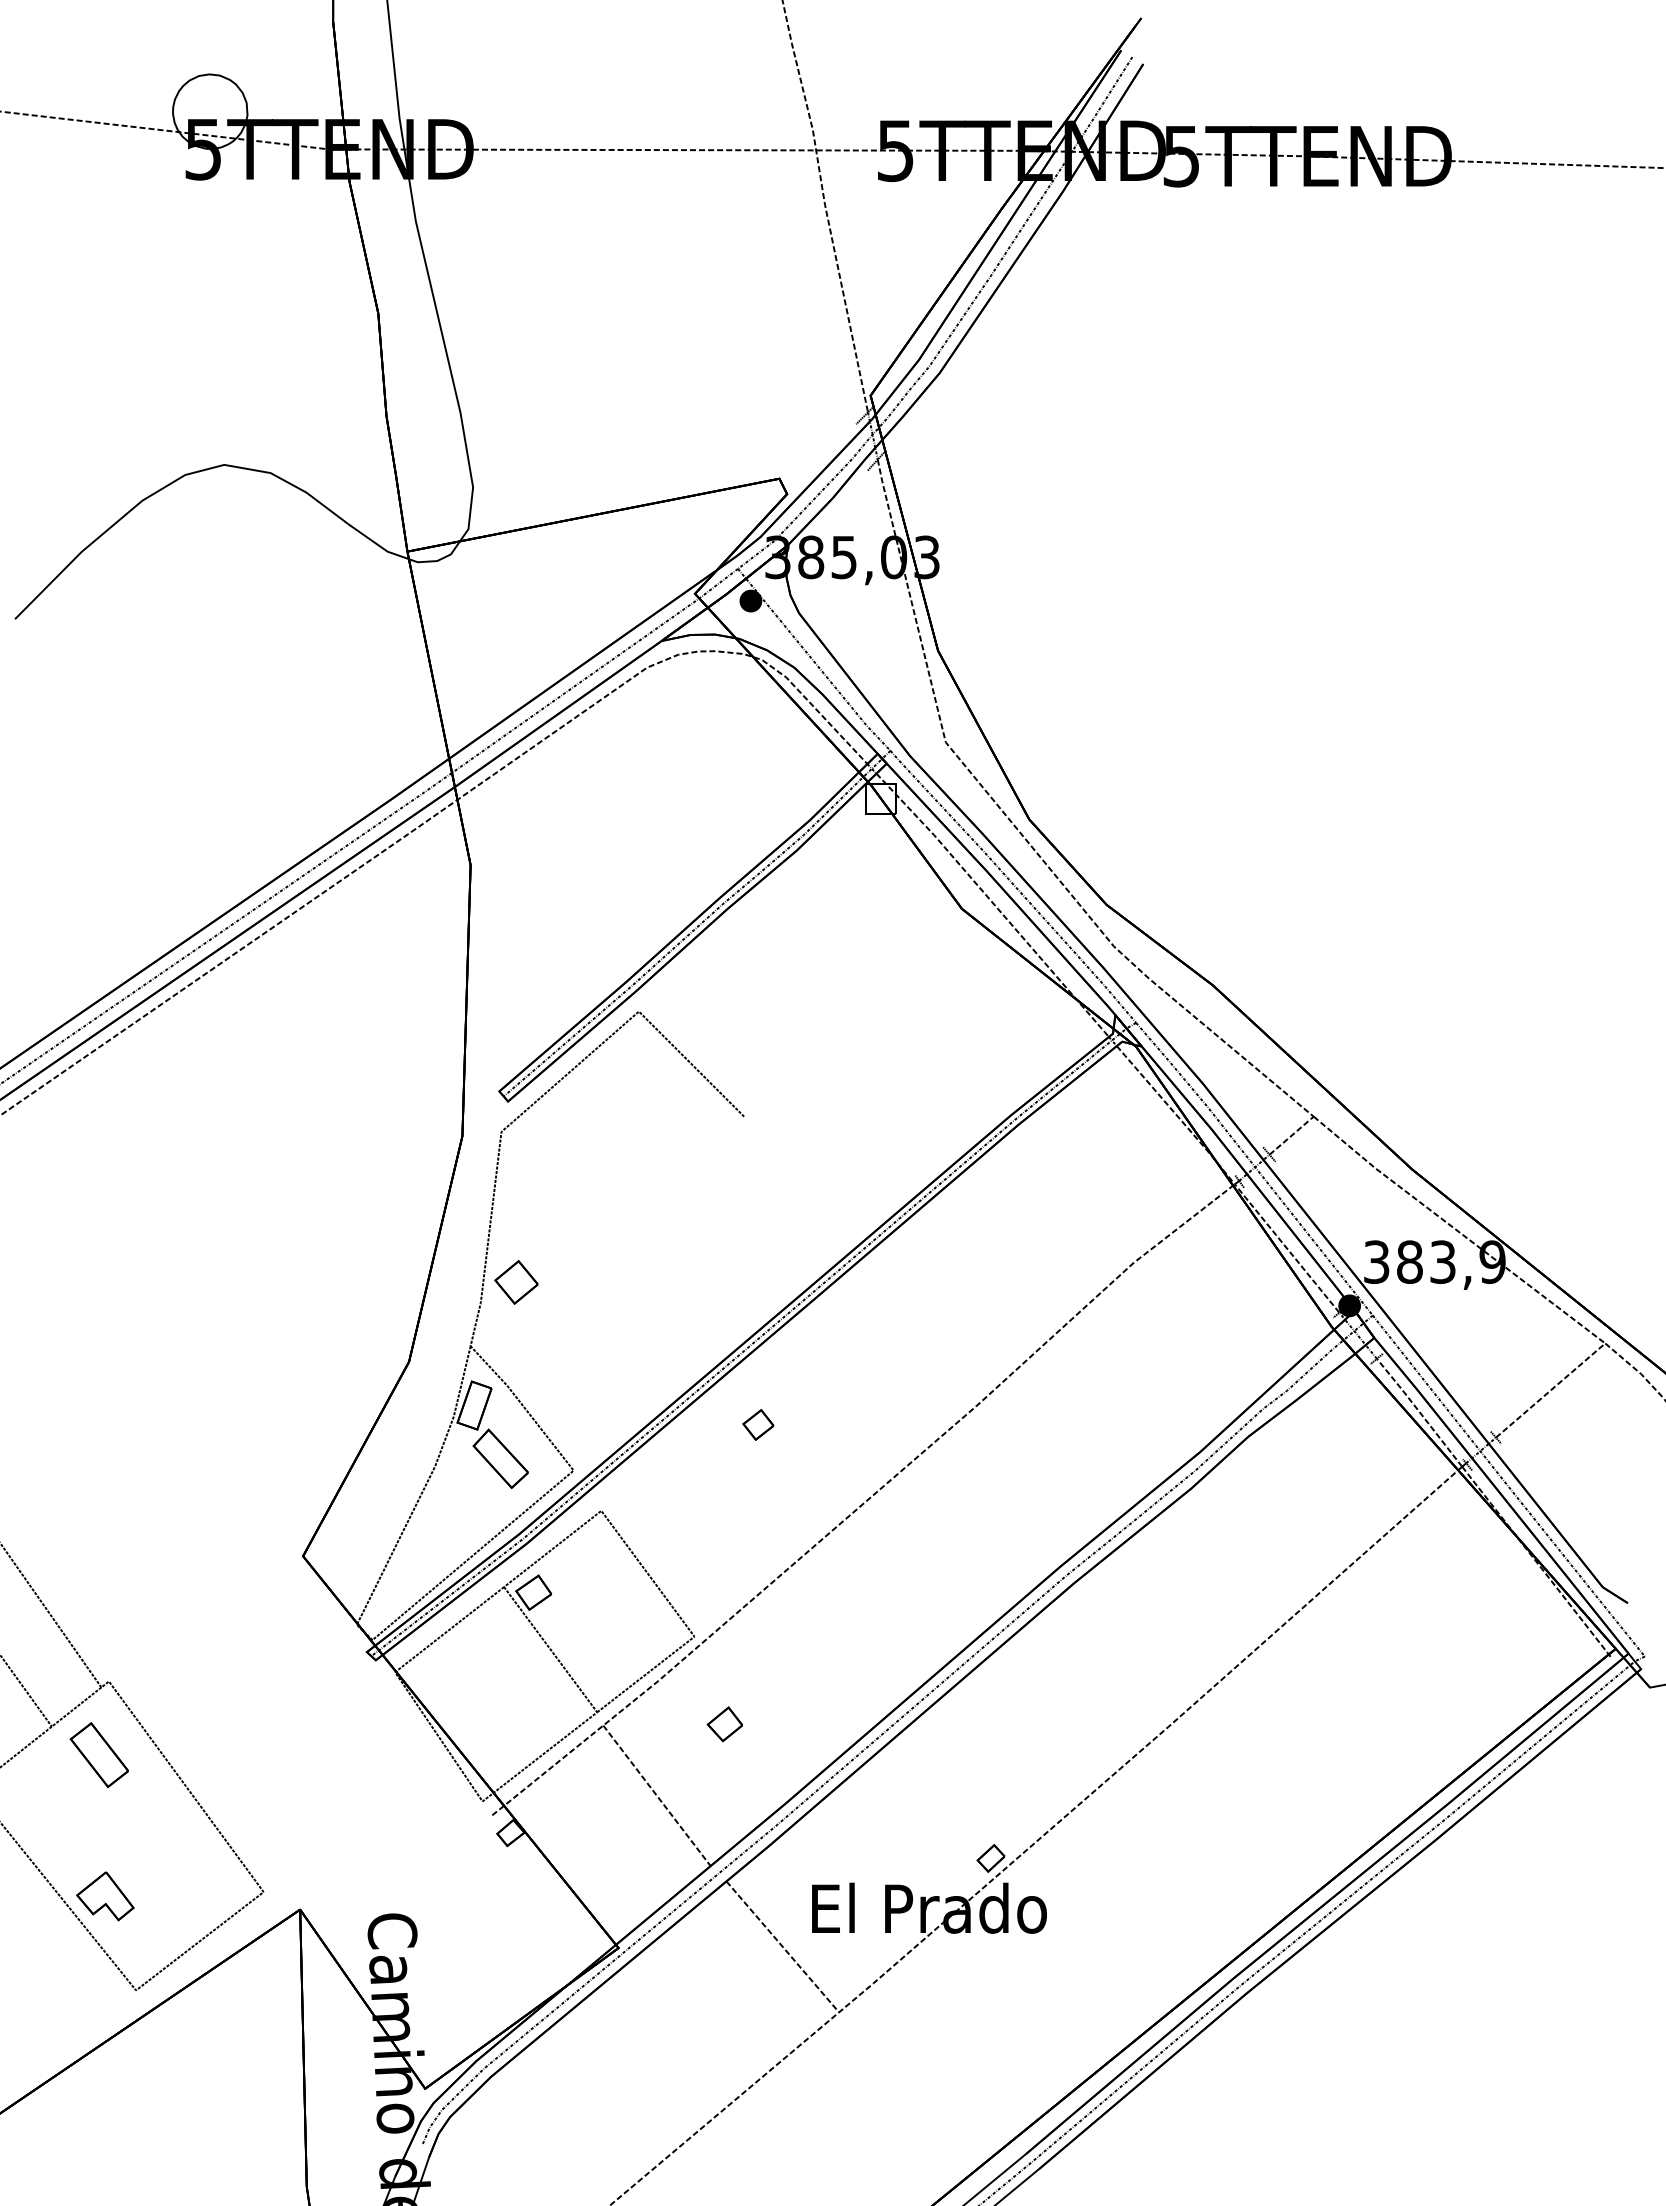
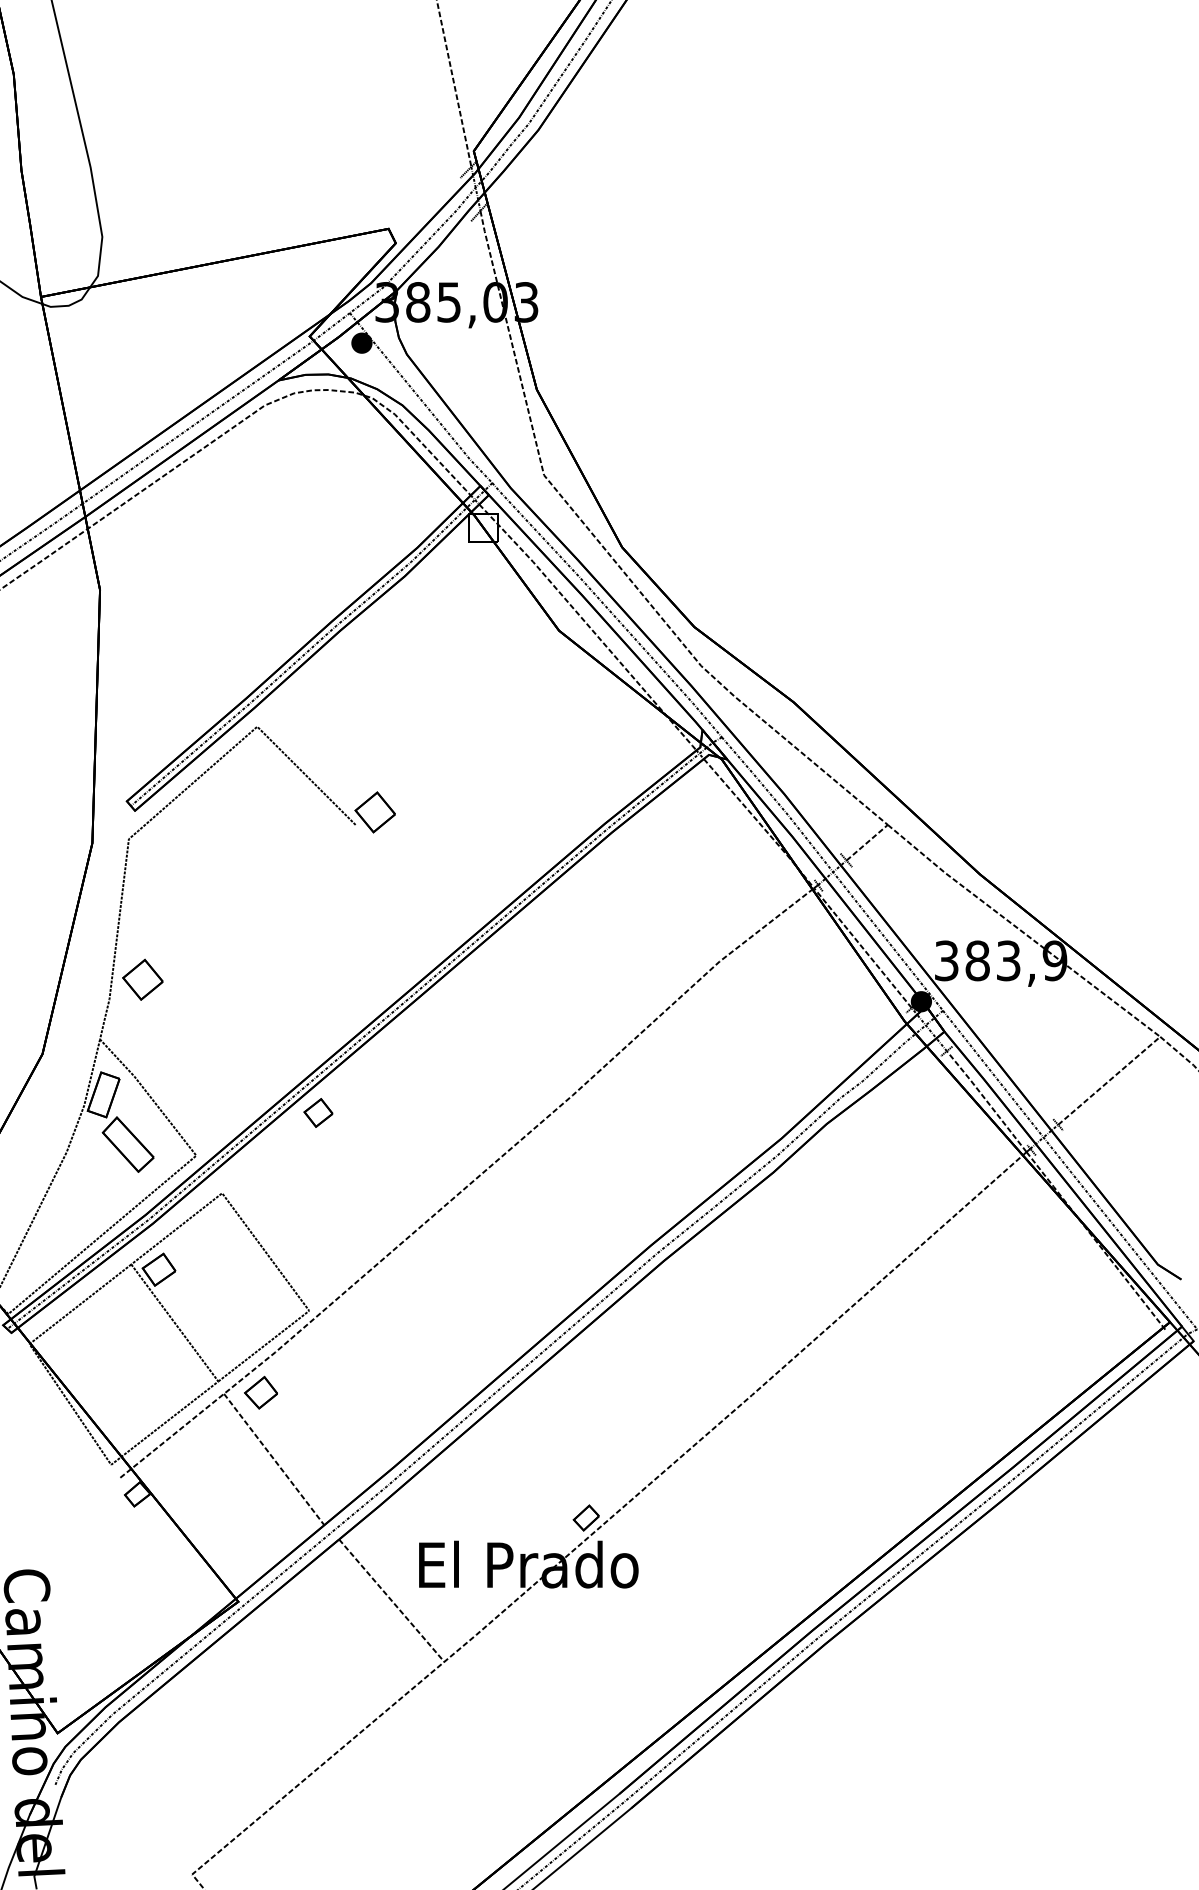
part: (765, 1102) -> (375, 811), added
part: (758, 1424) -> (318, 1112), moved
part: (724, 1724) -> (260, 1392), moved

